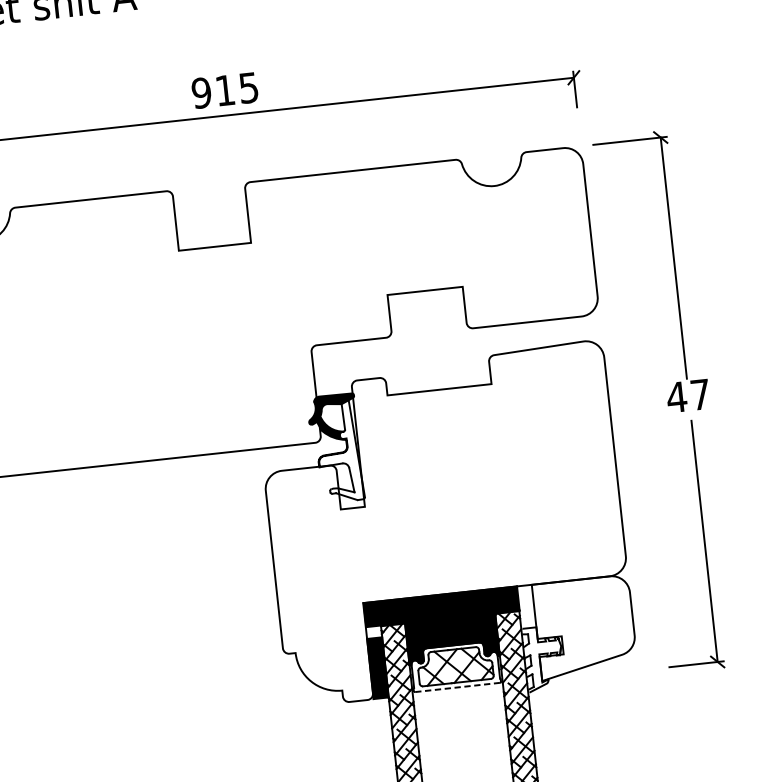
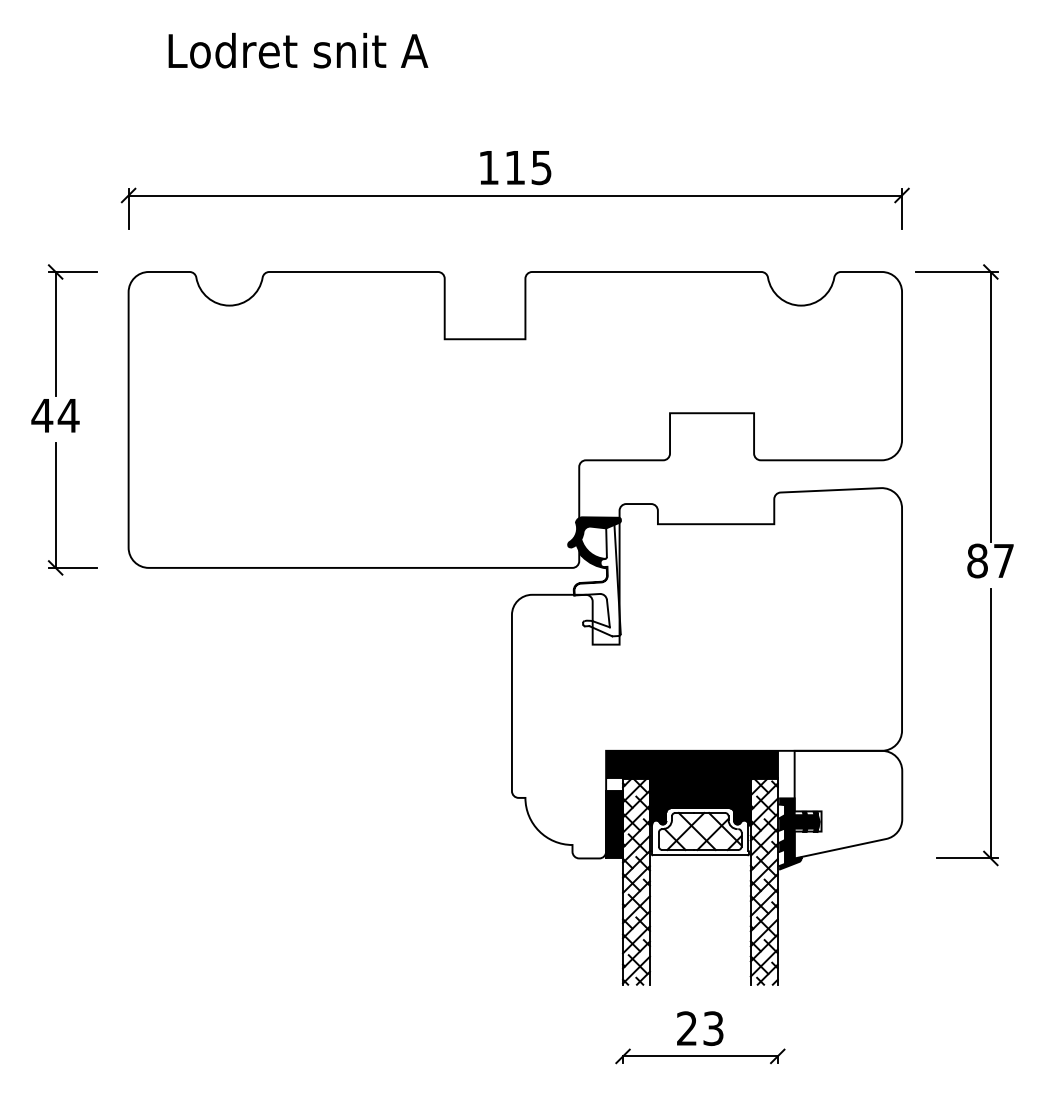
text: (201, 92) -> (488, 167), 915 -> 115
text: (676, 396) -> (977, 560), 47 -> 87
fill: (544, 658) -> (799, 833), added
line: (457, 687) -> (700, 855), dashed -> solid

